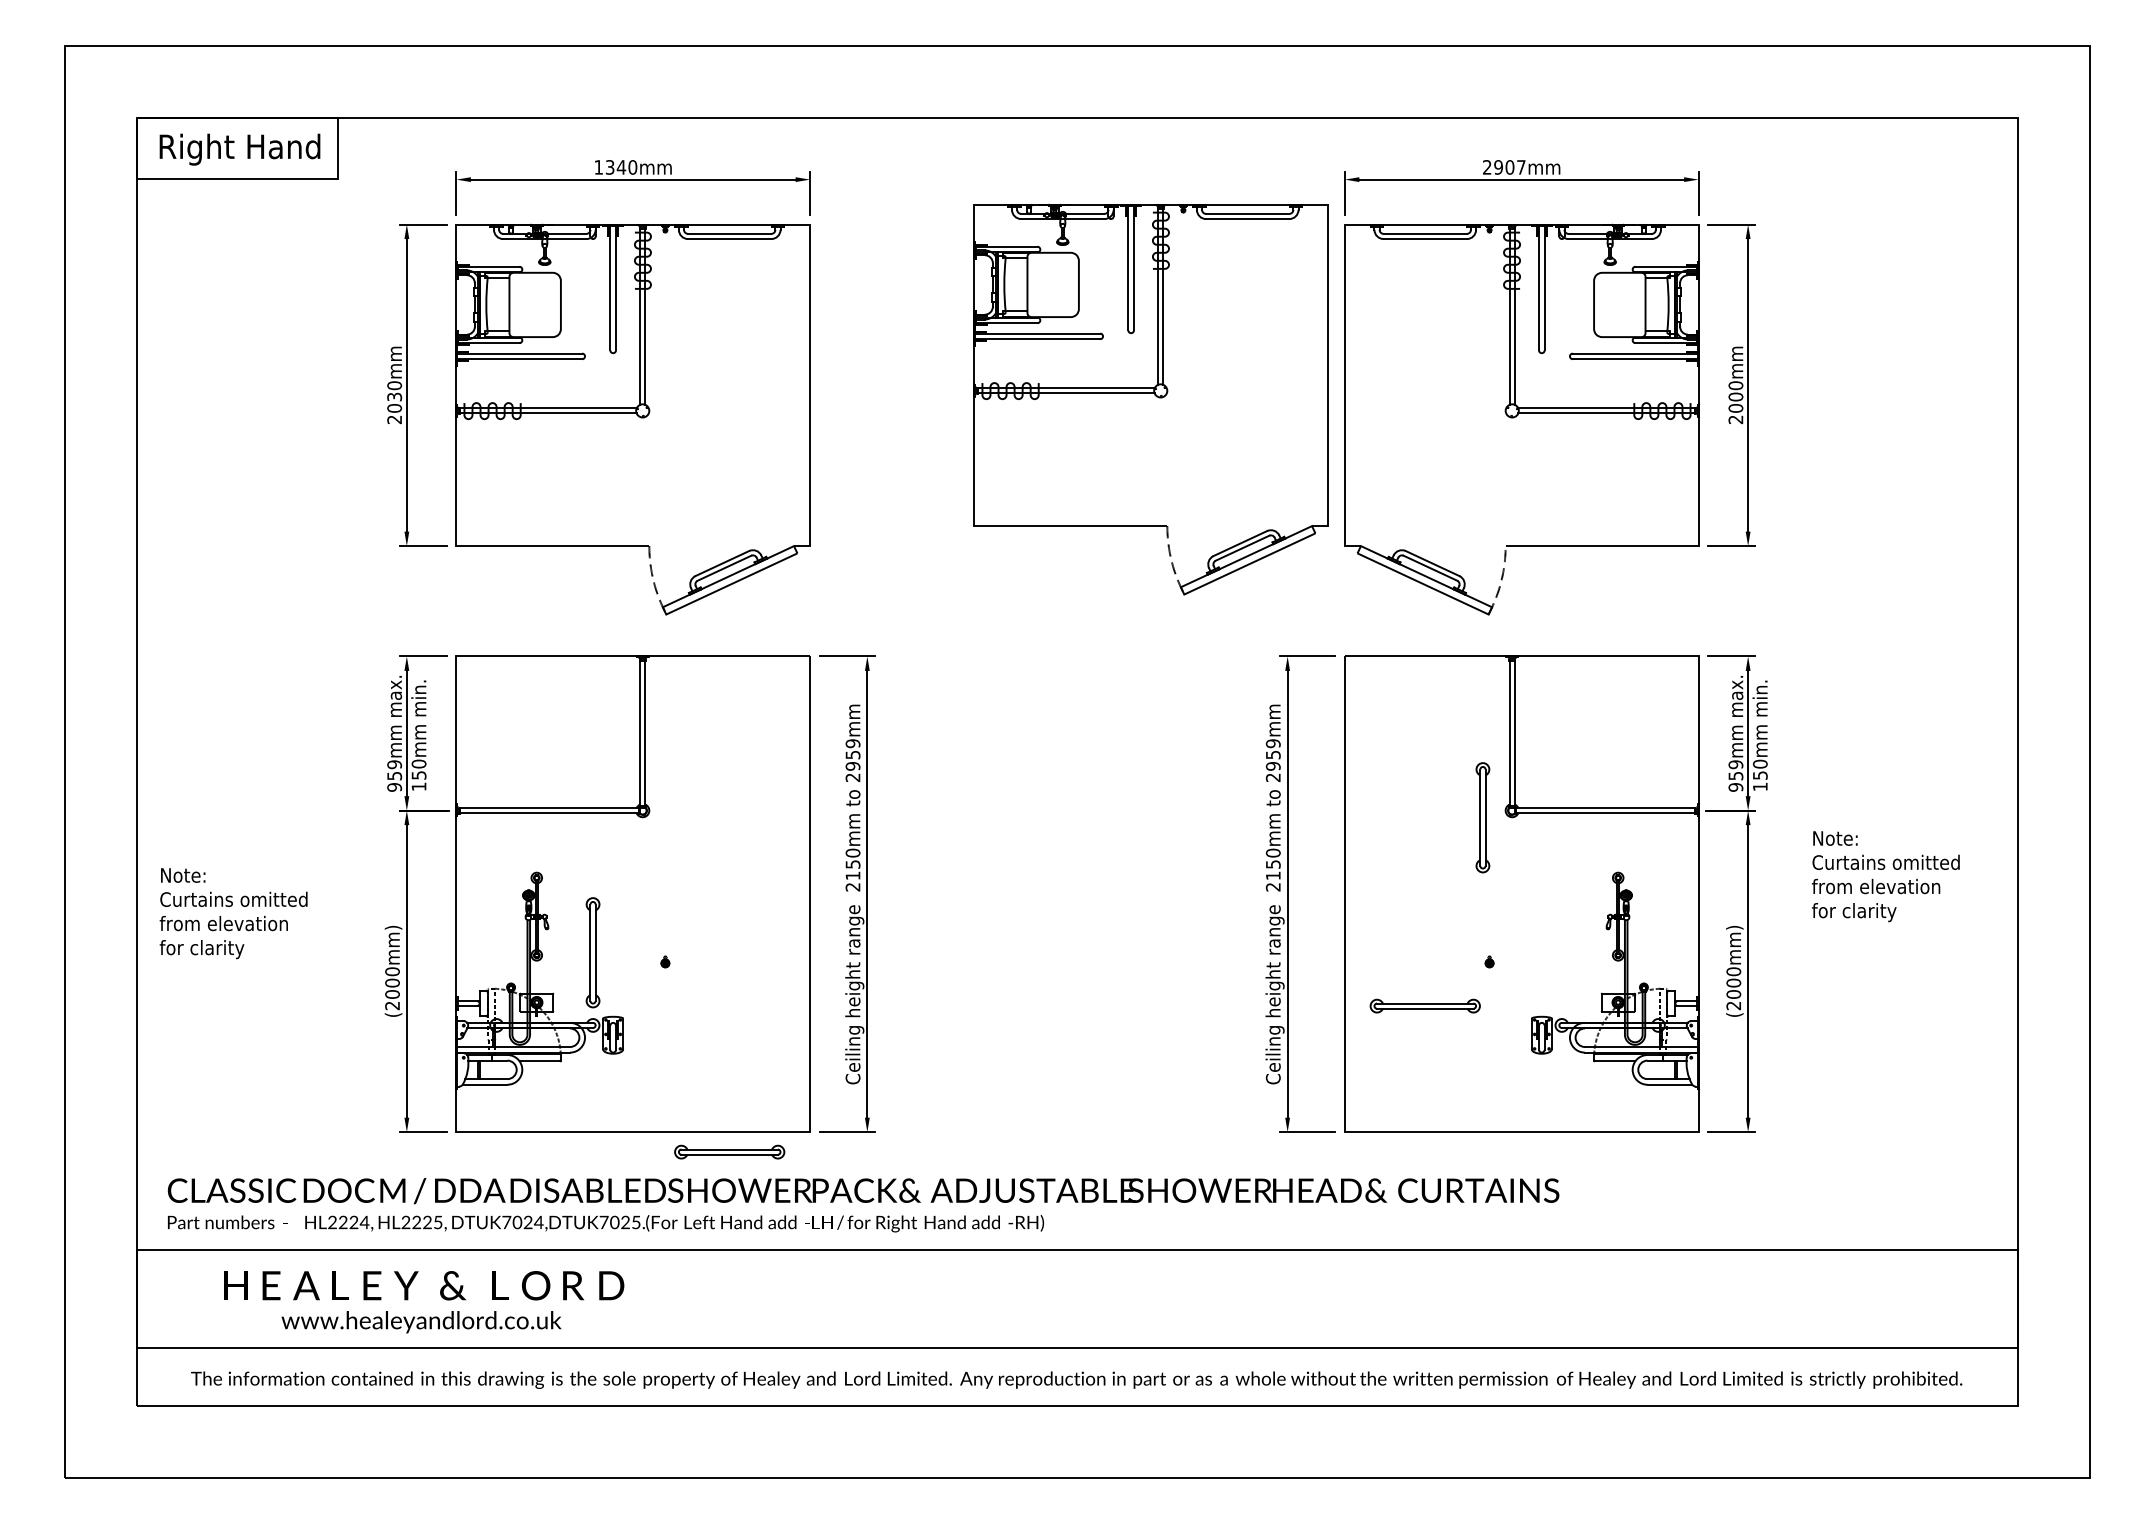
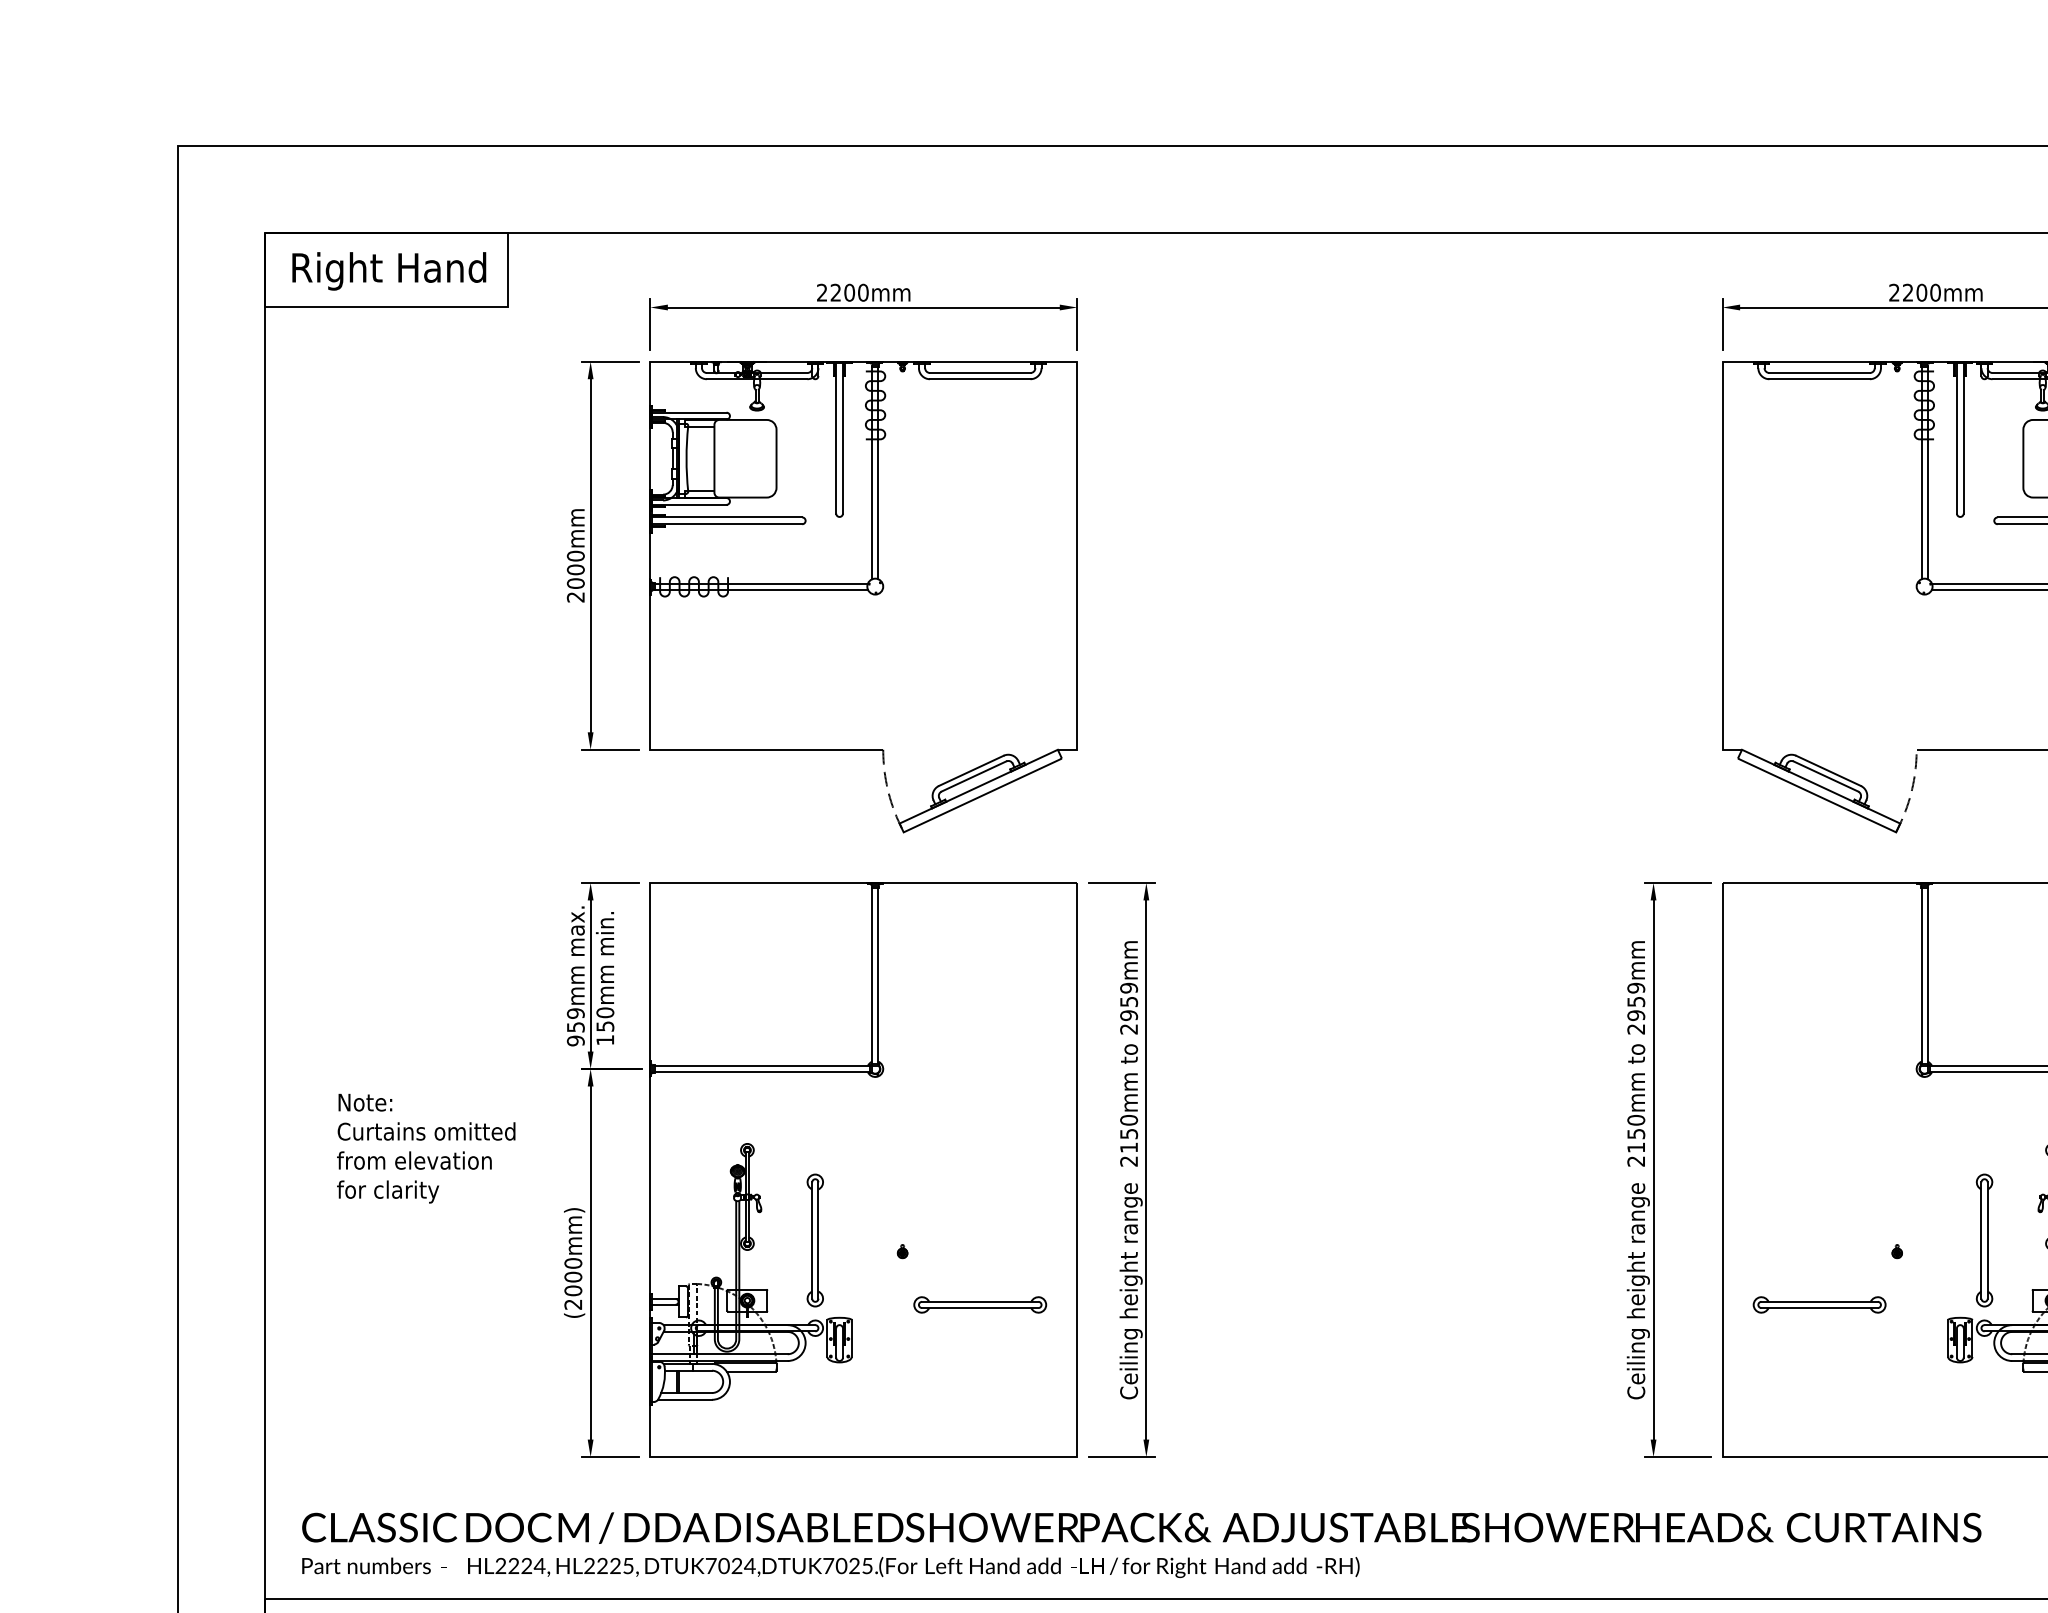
text: (610, 167) -> (836, 292), 1340mm -> 2200mm
text: (1509, 167) -> (1921, 292), 2907mm -> 2200mm
text: (394, 396) -> (575, 569), 2030mm -> 2000mm
part: (1150, 399) -> (1488, 572), removed
part: (1482, 817) -> (1984, 1240), moved
text: (233, 913) -> (426, 1148), moved
part: (729, 1151) -> (979, 1304), moved

